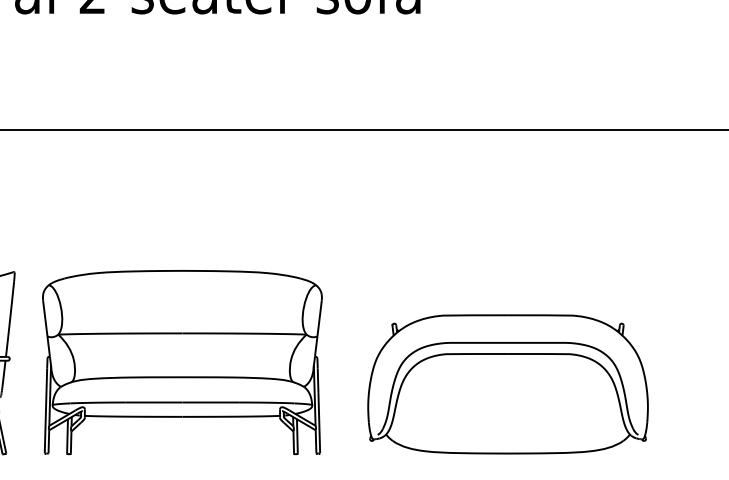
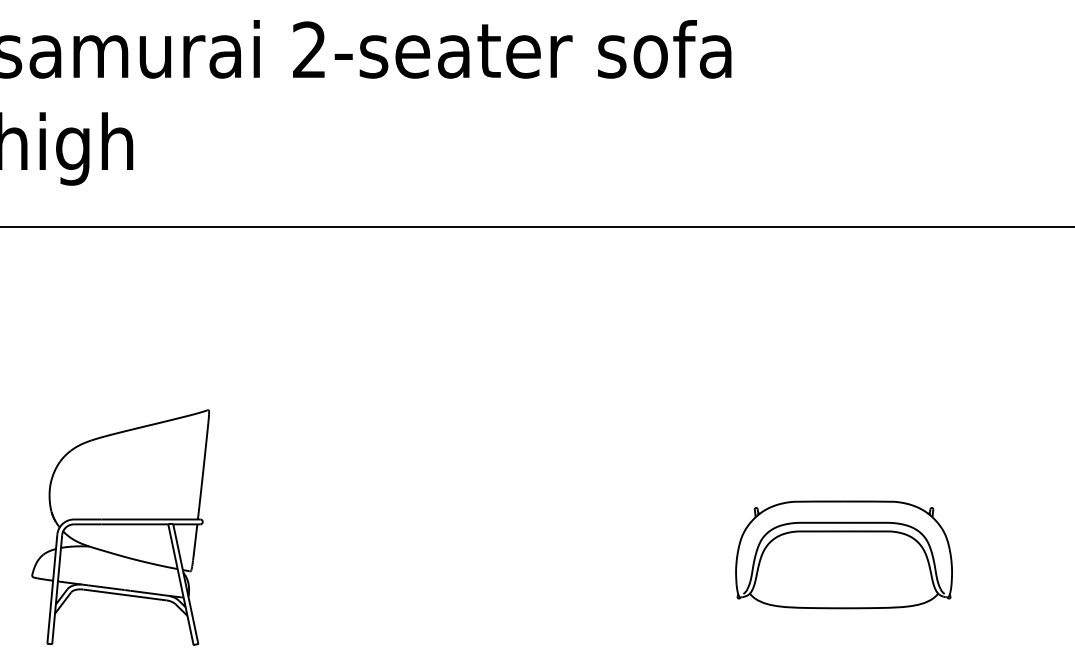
part: (182, 362) -> (424, 526), removed
part: (507, 384) -> (843, 554), size x0.6

